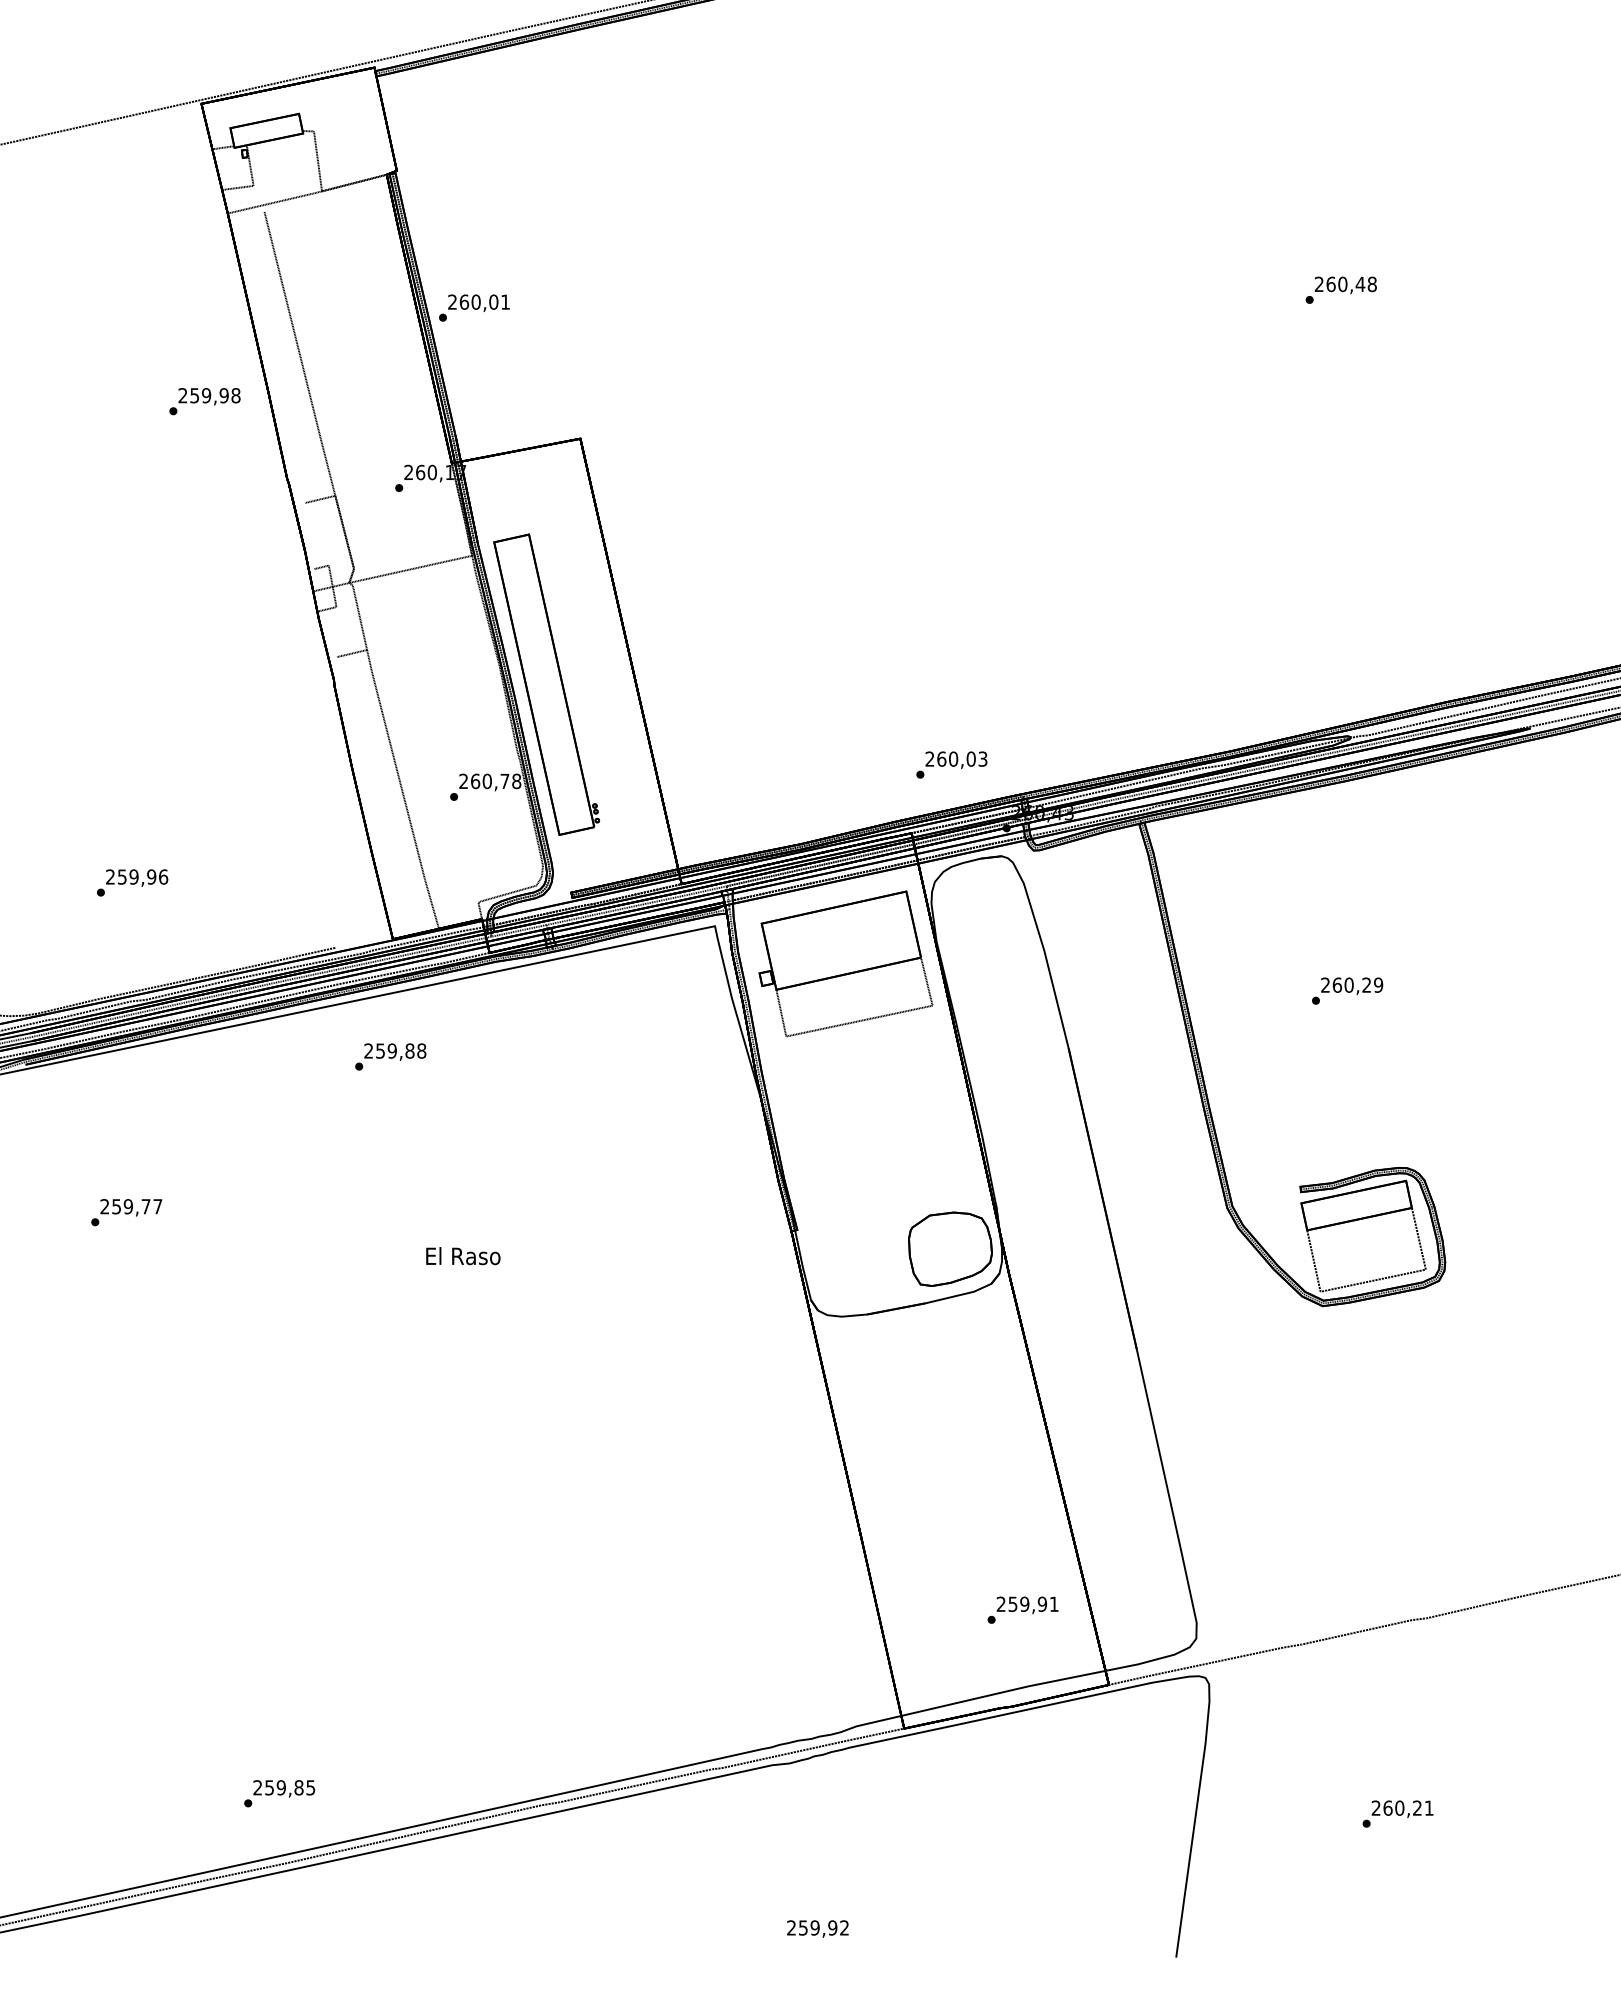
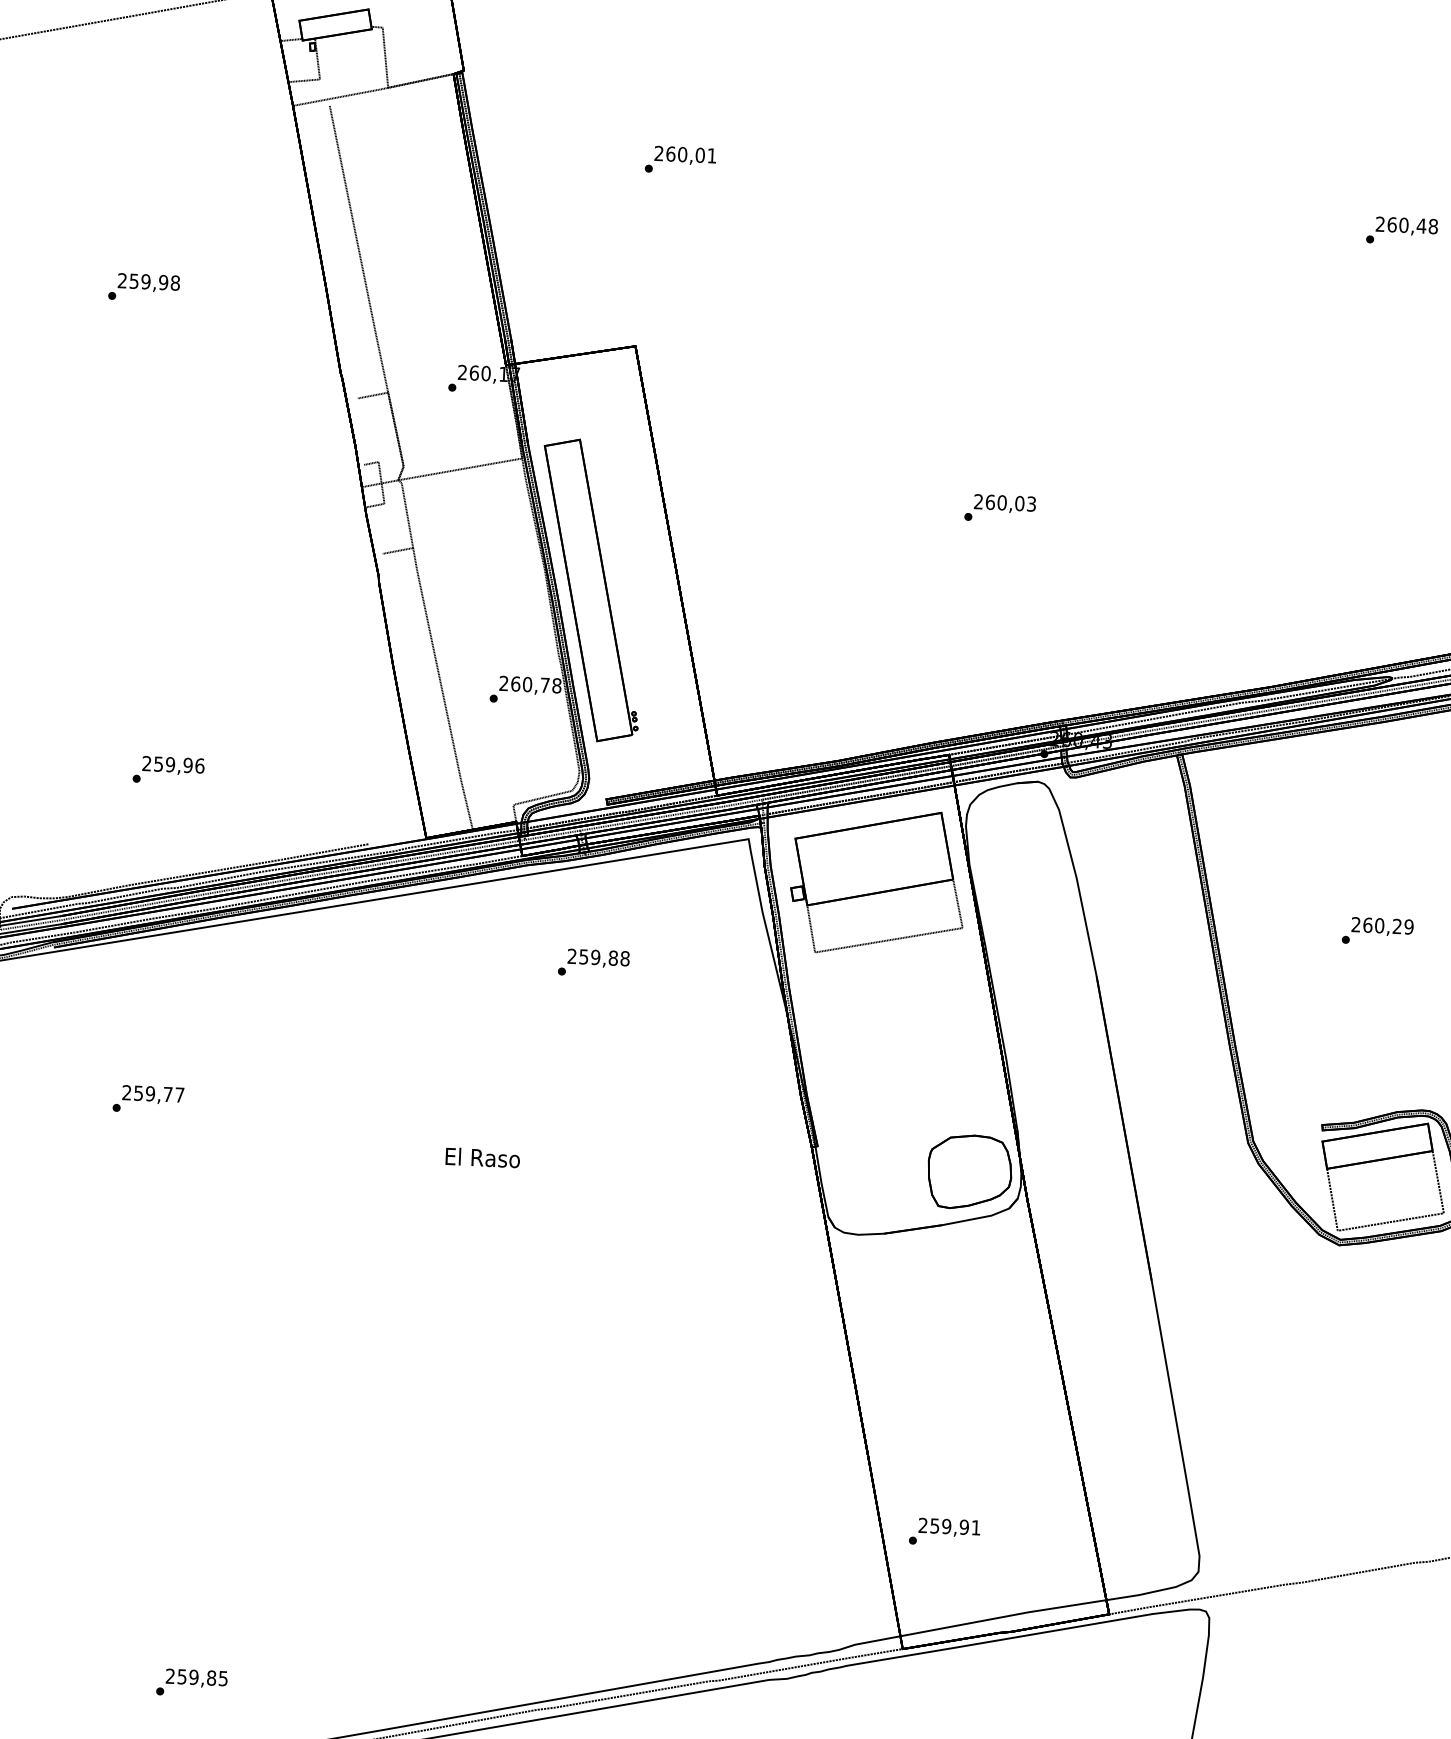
text: (474, 307) -> (680, 159), moved
text: (204, 401) -> (143, 287), moved
text: (951, 764) -> (999, 508), moved
text: (390, 1056) -> (593, 962), moved
text: (1022, 1609) -> (944, 1531), moved
text: (279, 1793) -> (191, 1682), moved

